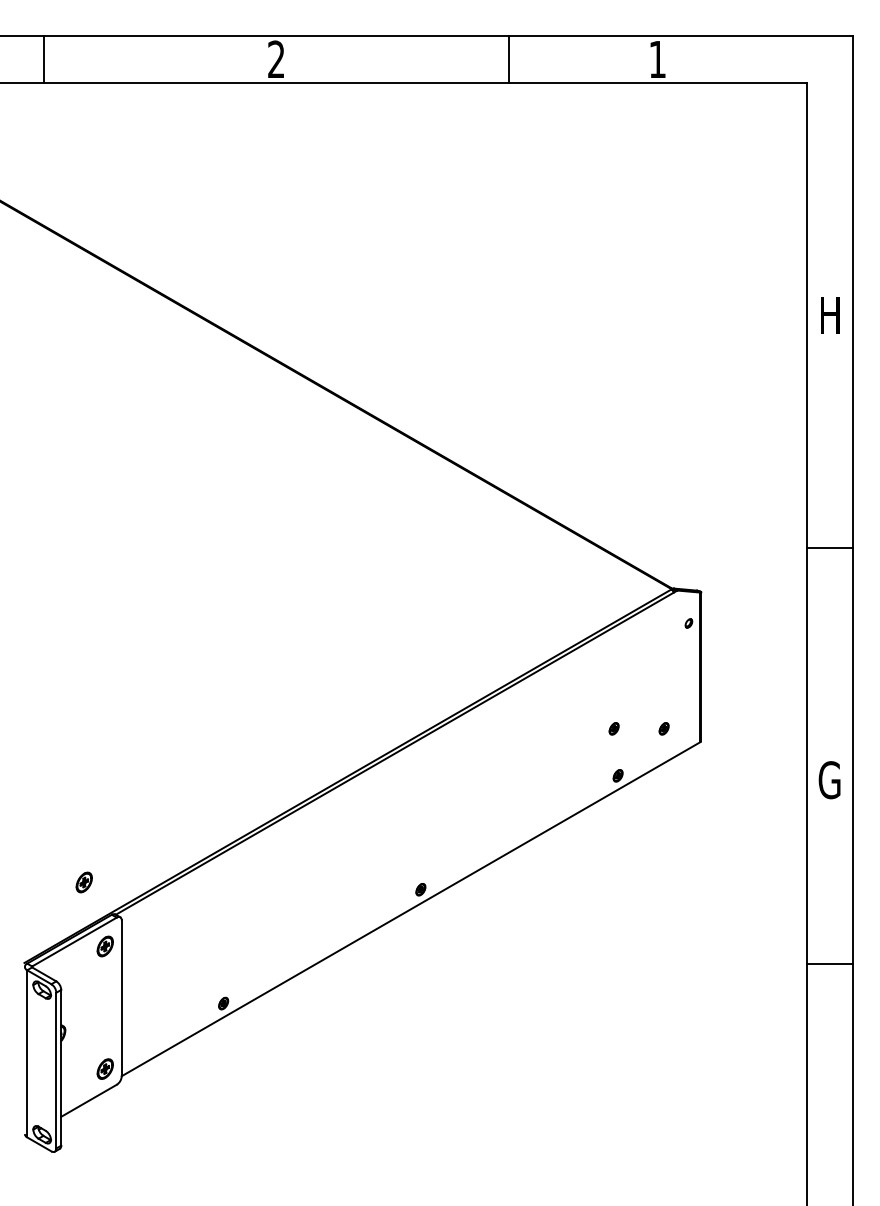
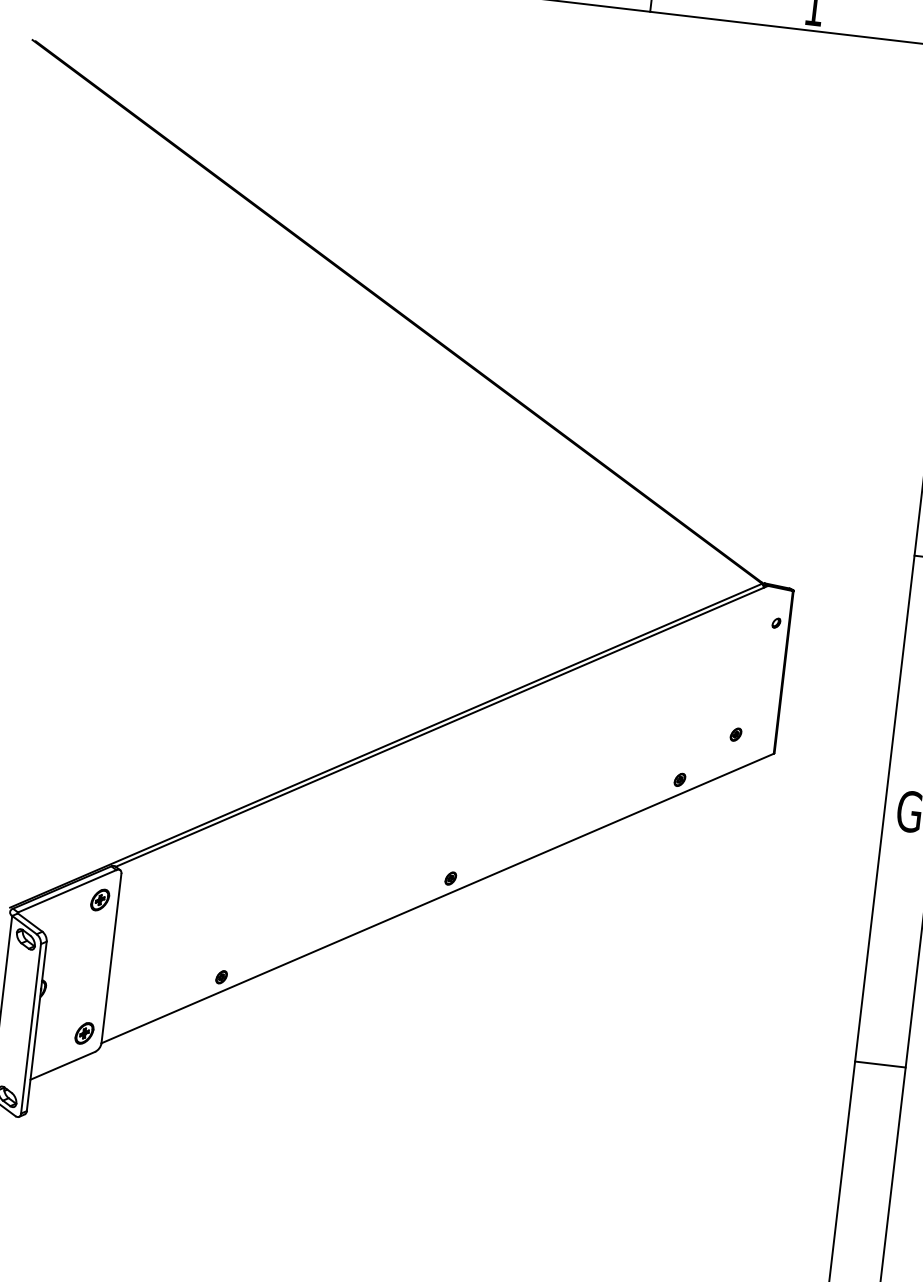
part: (613, 728) -> (680, 727), removed
part: (83, 882) -> (84, 827), removed
line: (829, 963) -> (879, 1064), moved

